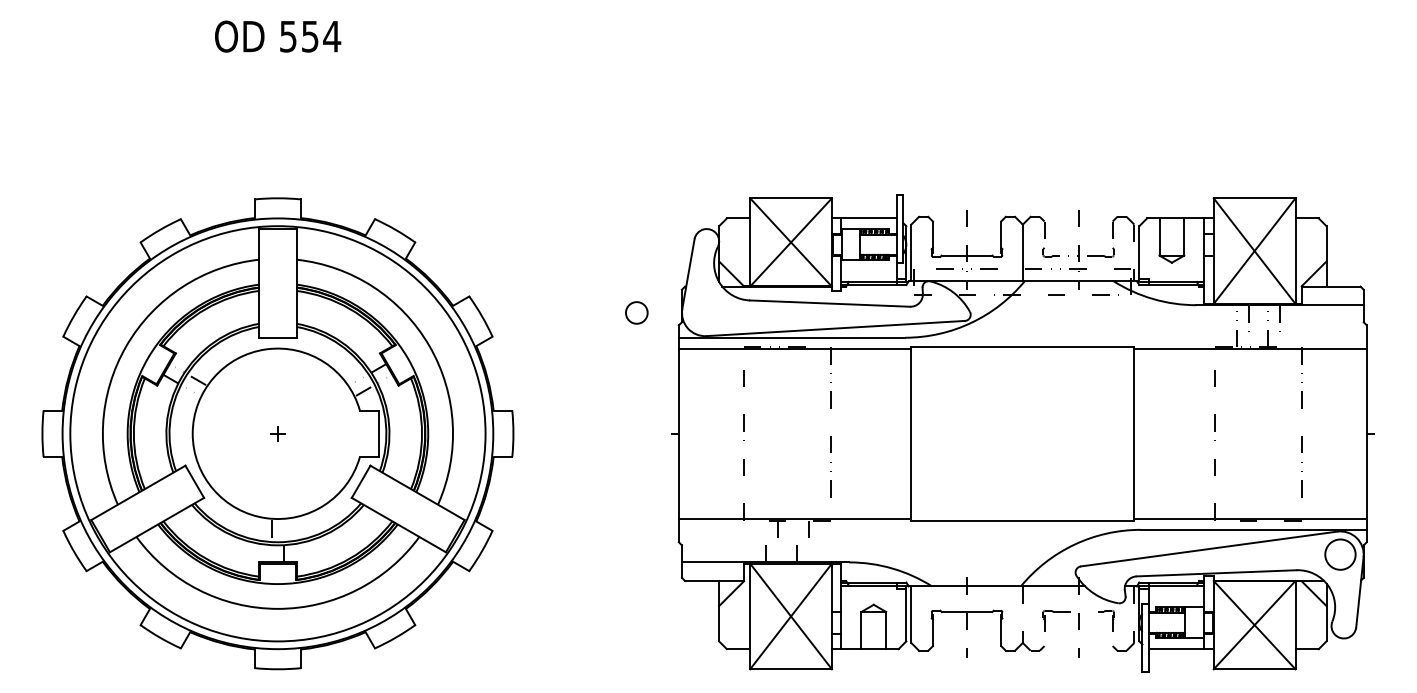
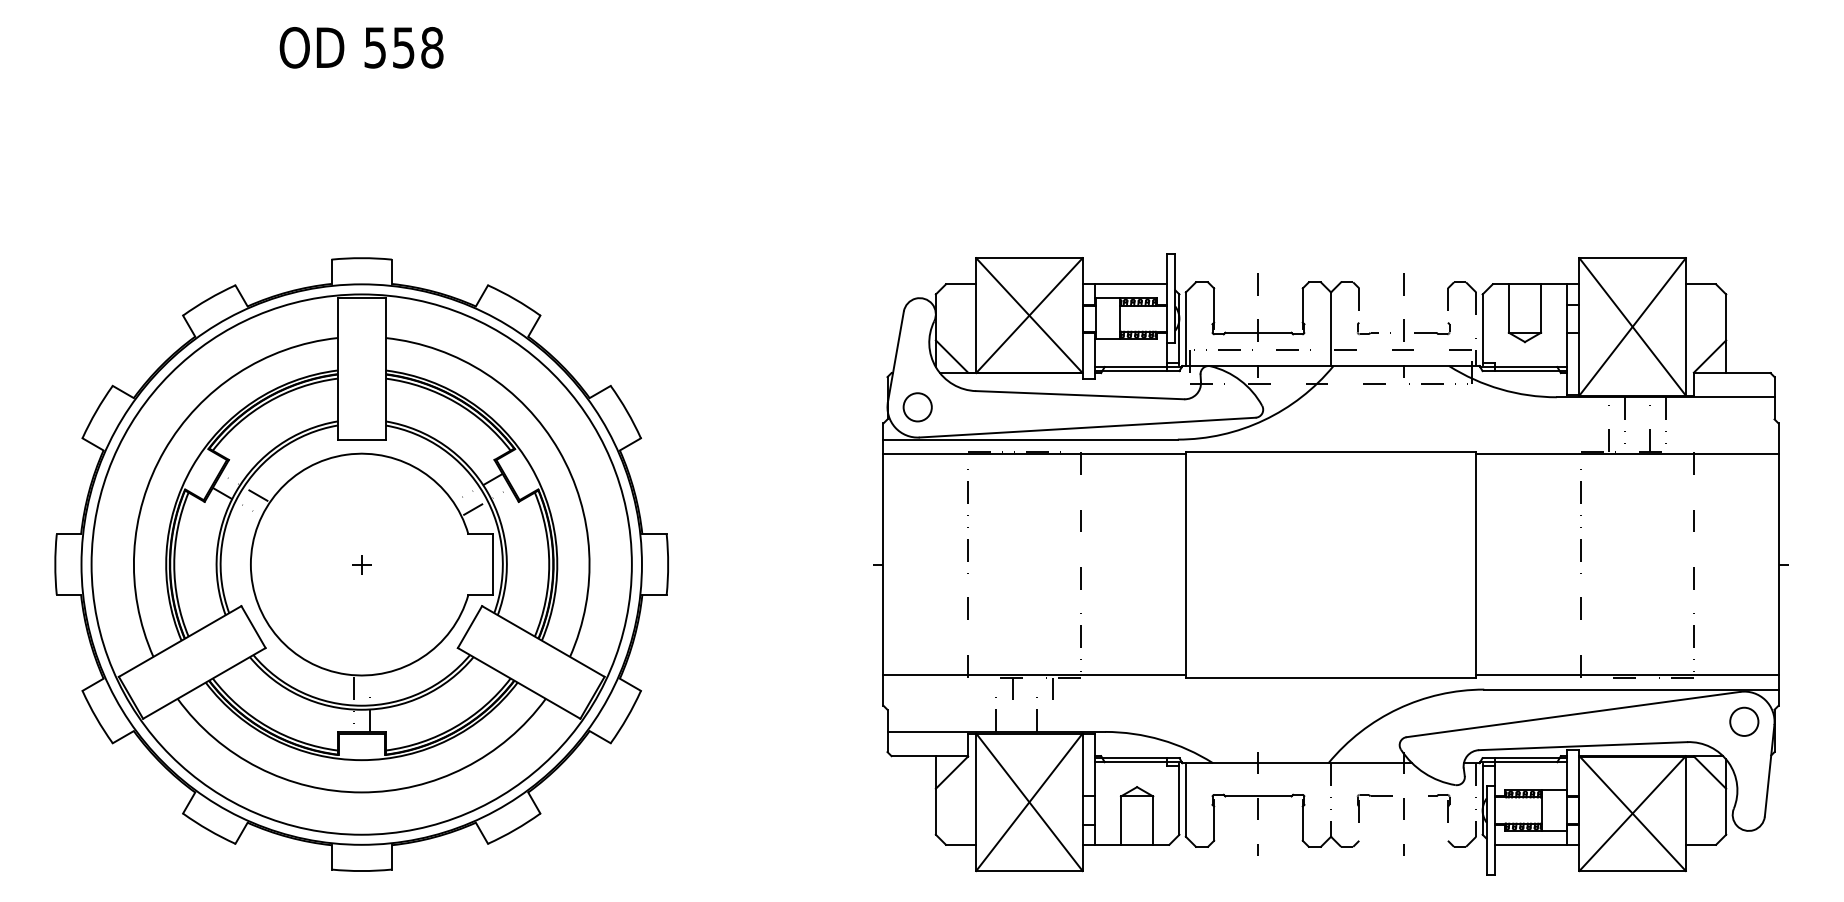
text: (332, 36) -> (432, 47), 554 -> 558
circle: (636, 313) -> (917, 407), moved
circle: (1340, 554) -> (1744, 721), size x0.71

